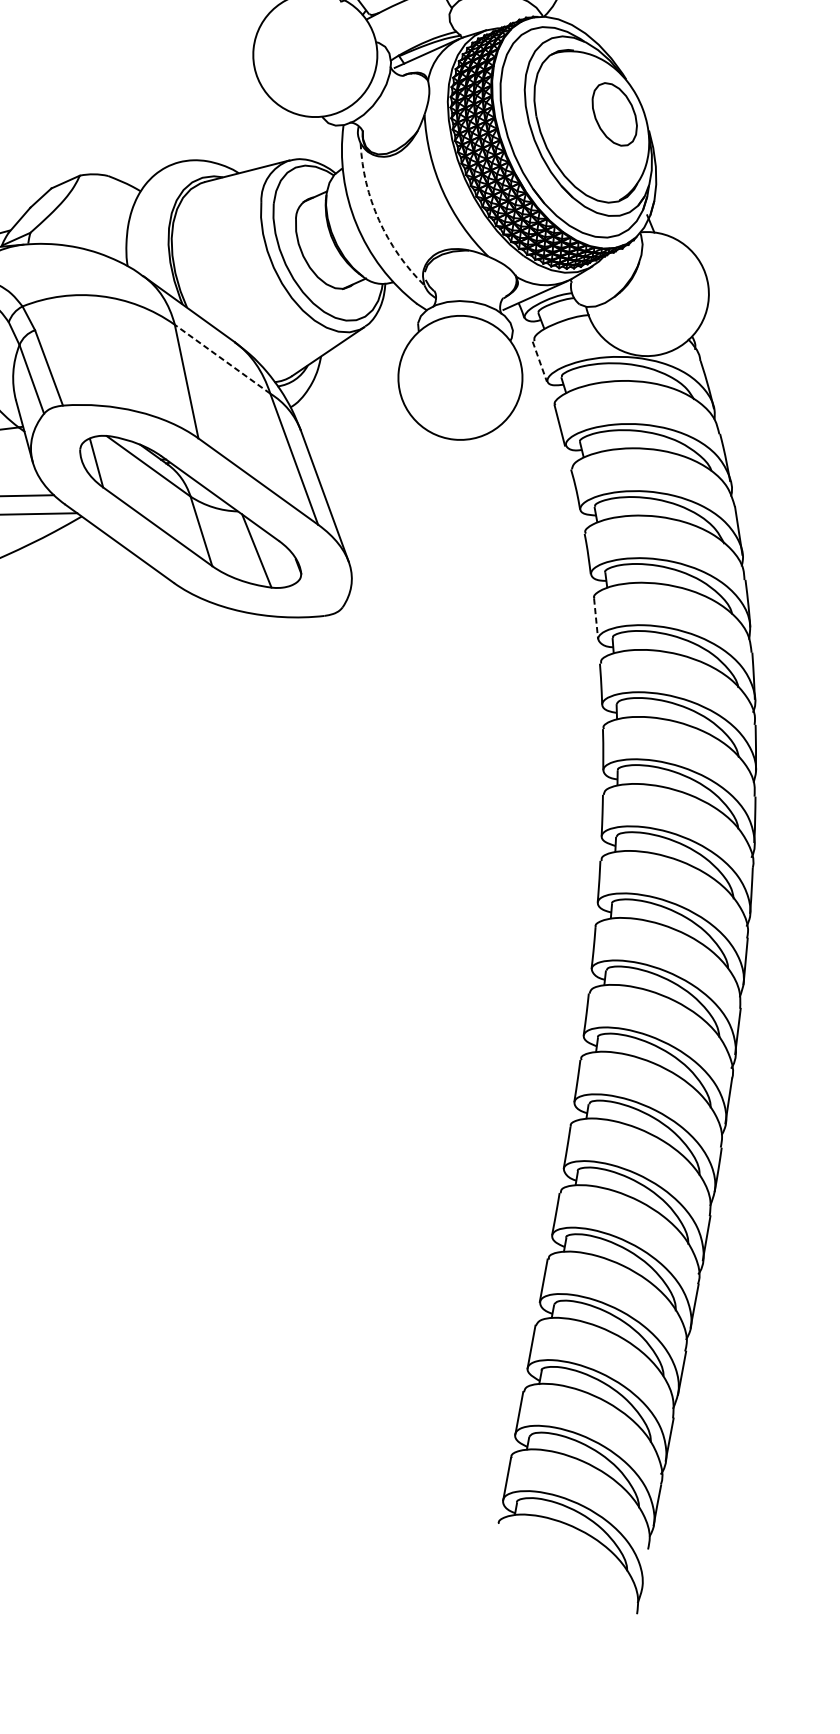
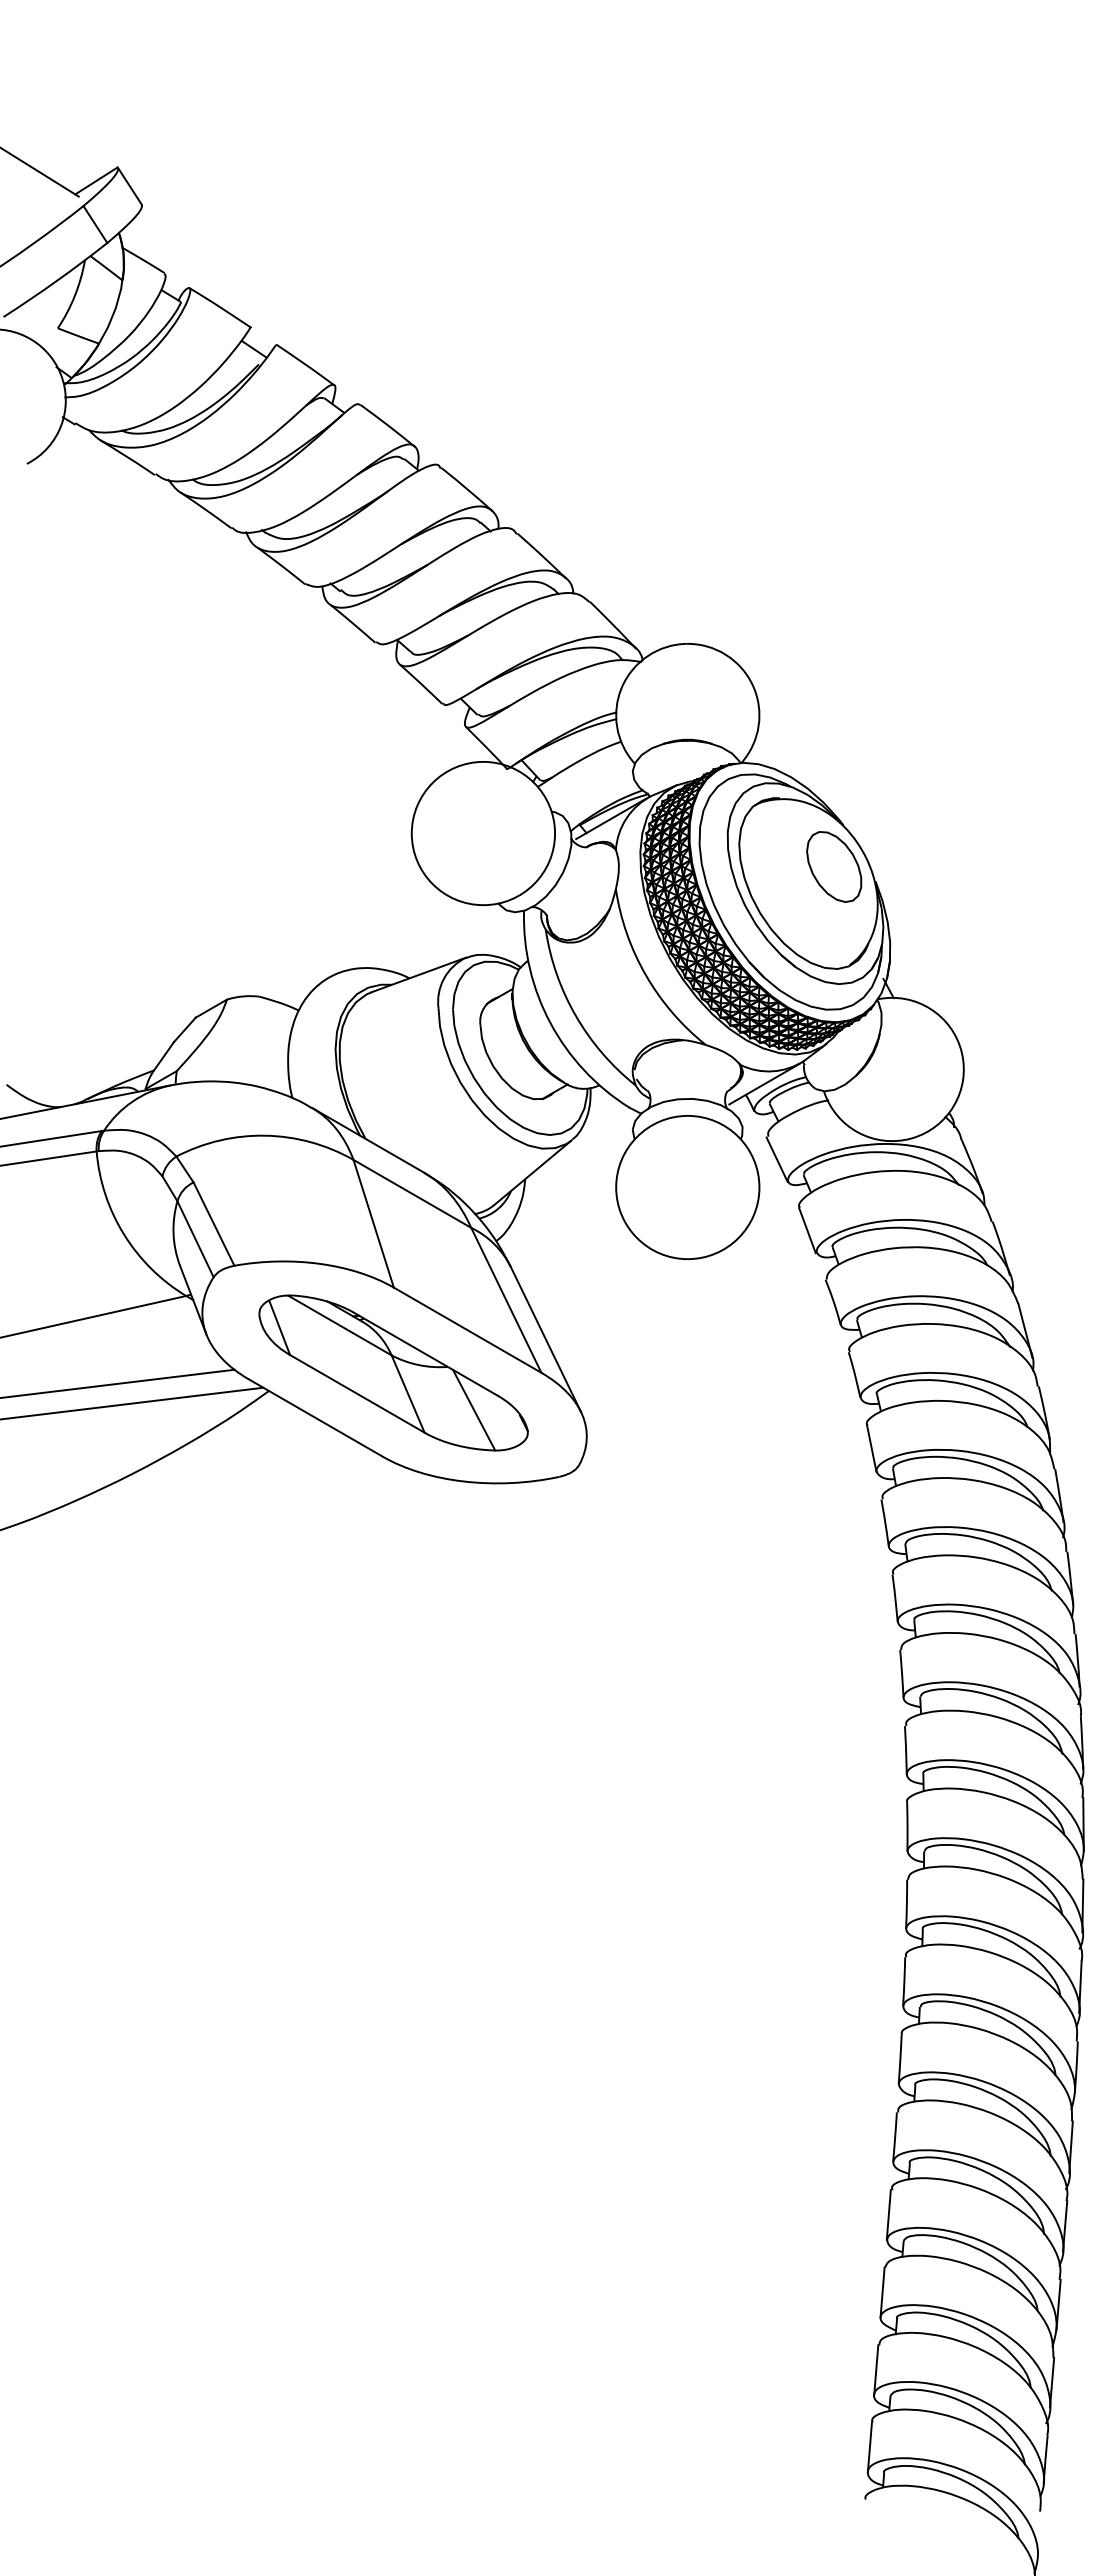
arc: (378, 220) -> (575, 1016), dashed -> solid
line: (222, 358) -> (412, 1193), dashed -> solid
line: (540, 361) -> (777, 1159), dashed -> solid
line: (595, 618) -> (871, 1448), dashed -> solid

